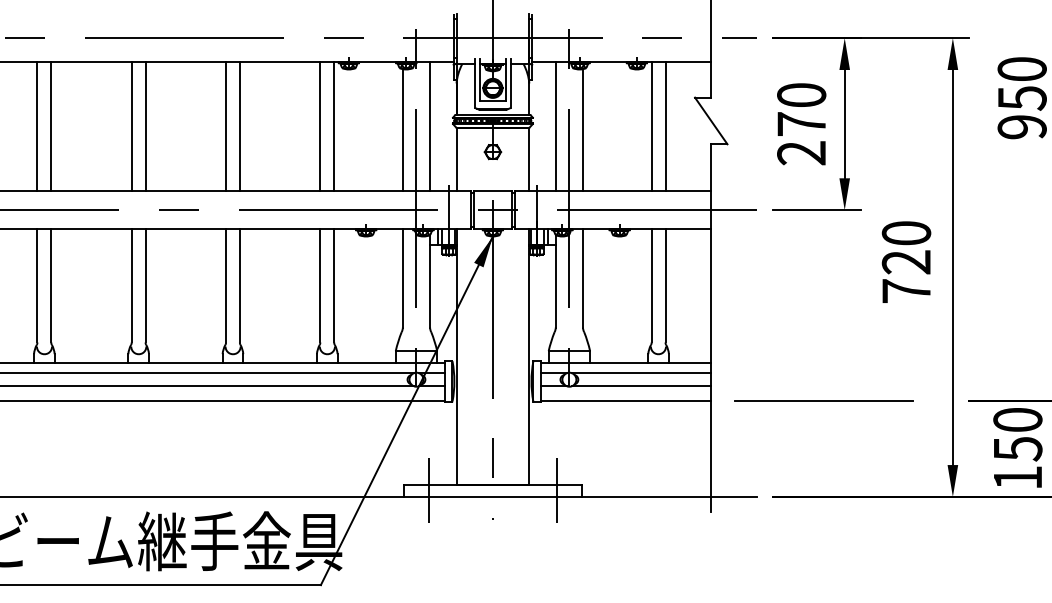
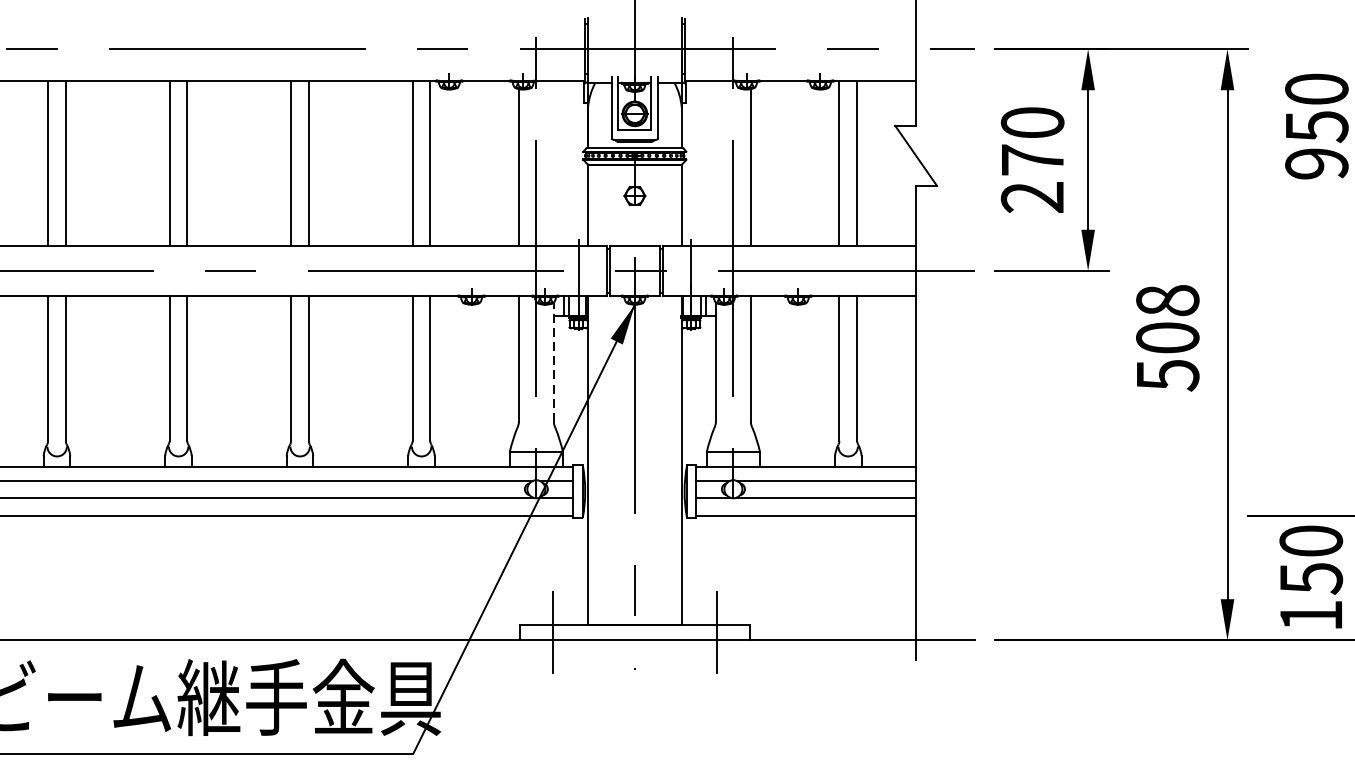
line: (430, 126) -> (554, 163), removed
line: (555, 126) -> (715, 163), removed
text: (906, 262) -> (1167, 338), 720 -> 508
line: (430, 280) -> (554, 361), solid -> dashed
line: (823, 400) -> (1060, 516), removed

